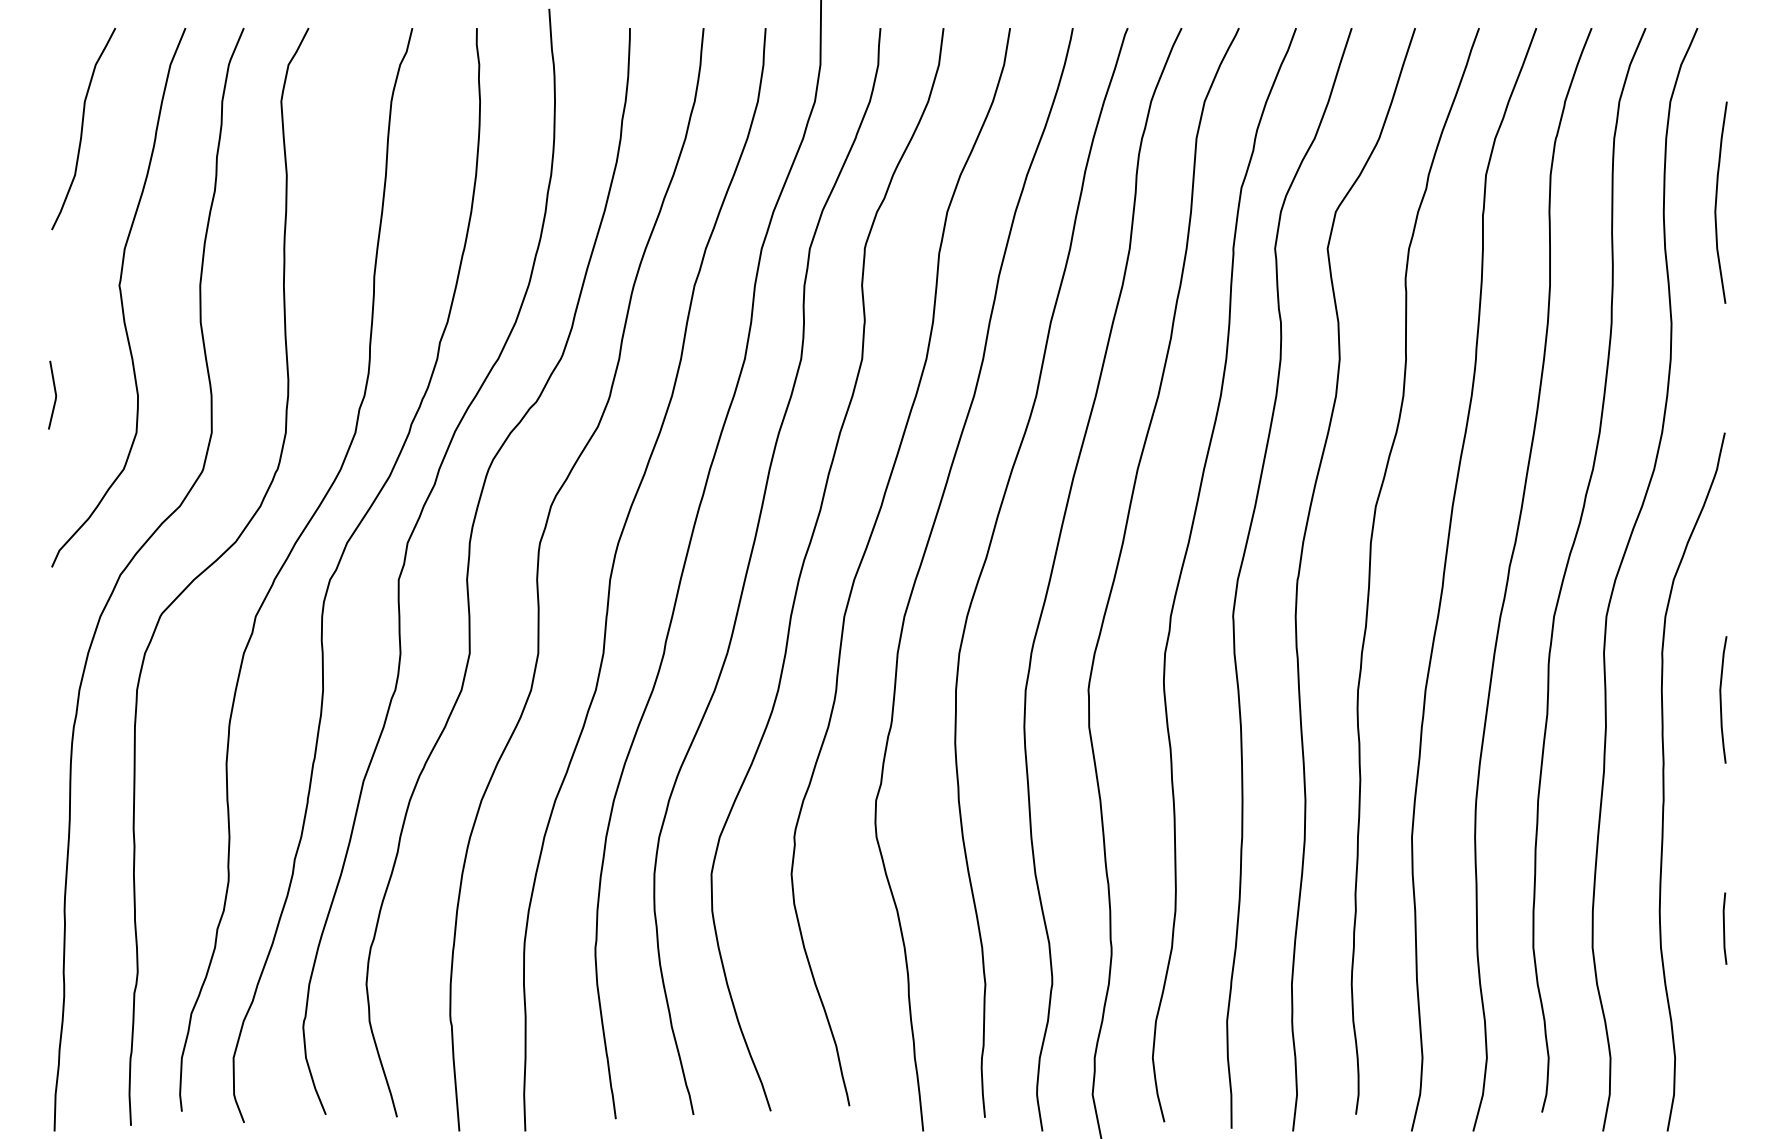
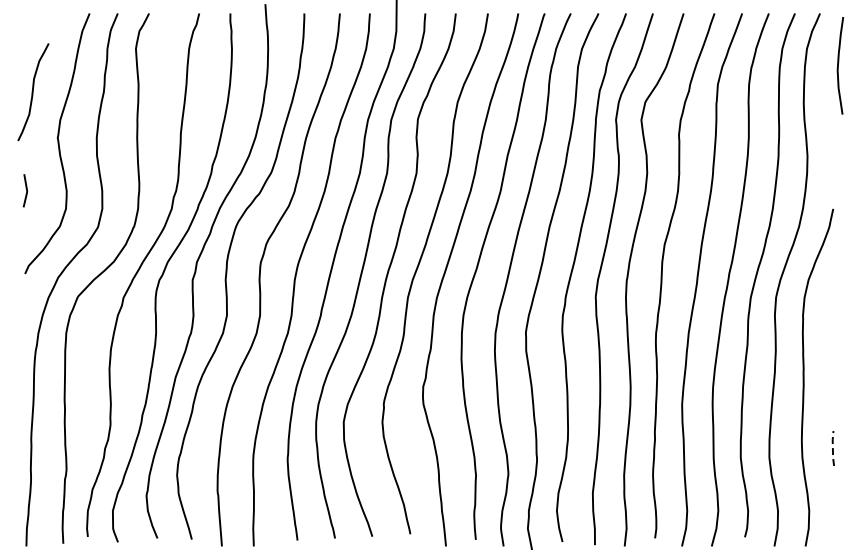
curve: (83, 129) -> (33, 92), moved
curve: (1717, 202) -> (838, 65), moved
curve: (1723, 698) -> (832, 337), removed
line: (1723, 928) -> (832, 448), solid -> dashed

